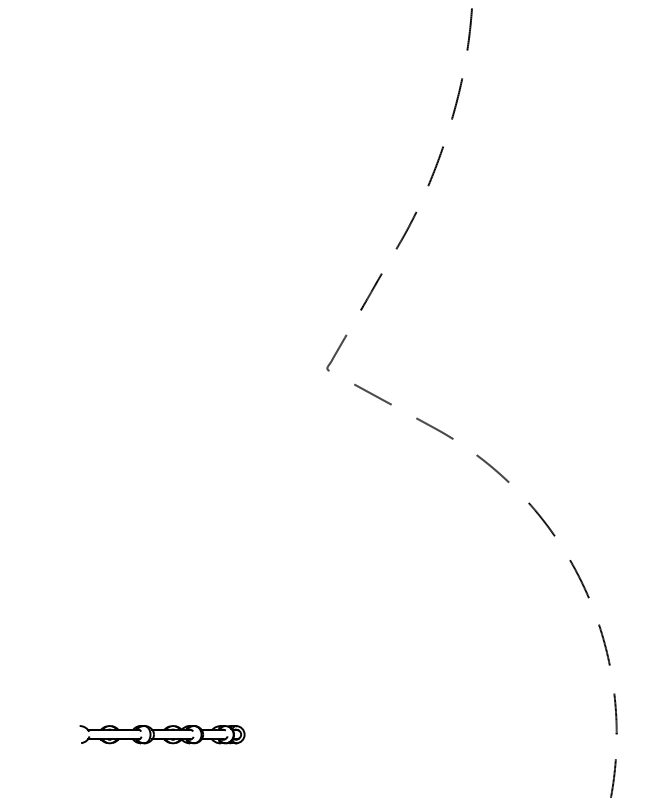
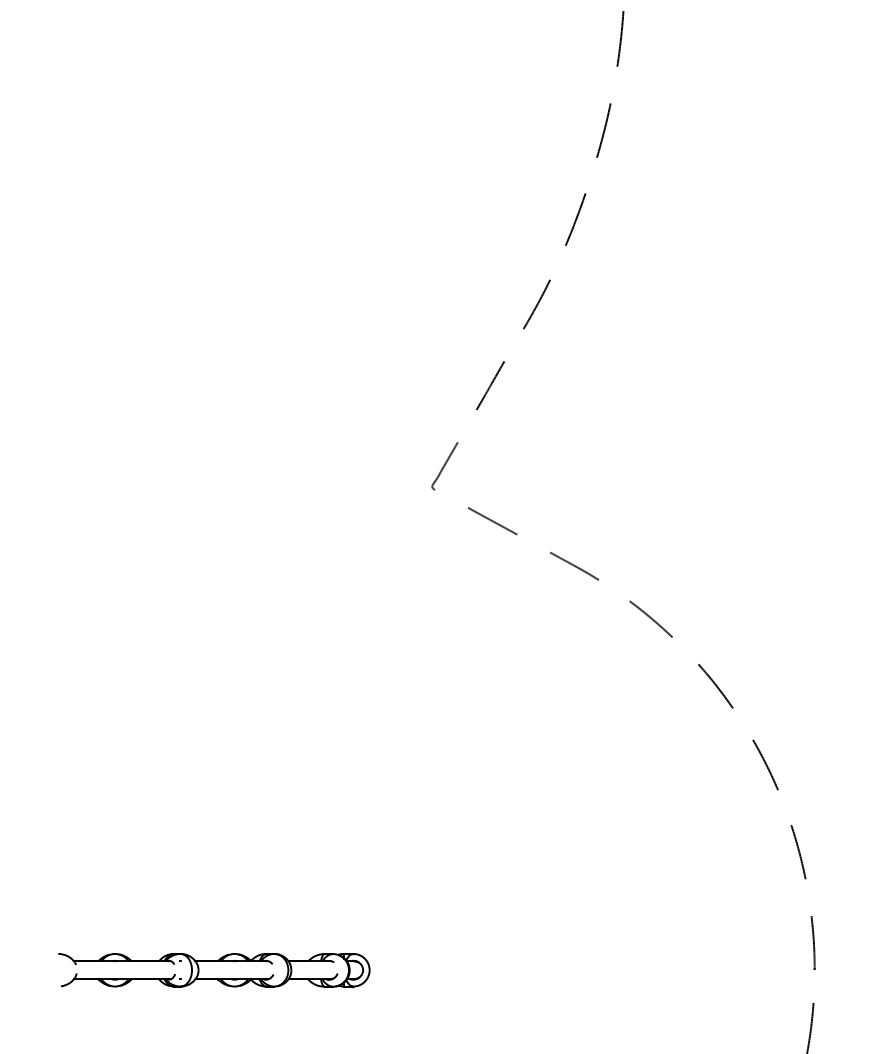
part: (162, 734) -> (214, 970), size x1.43

